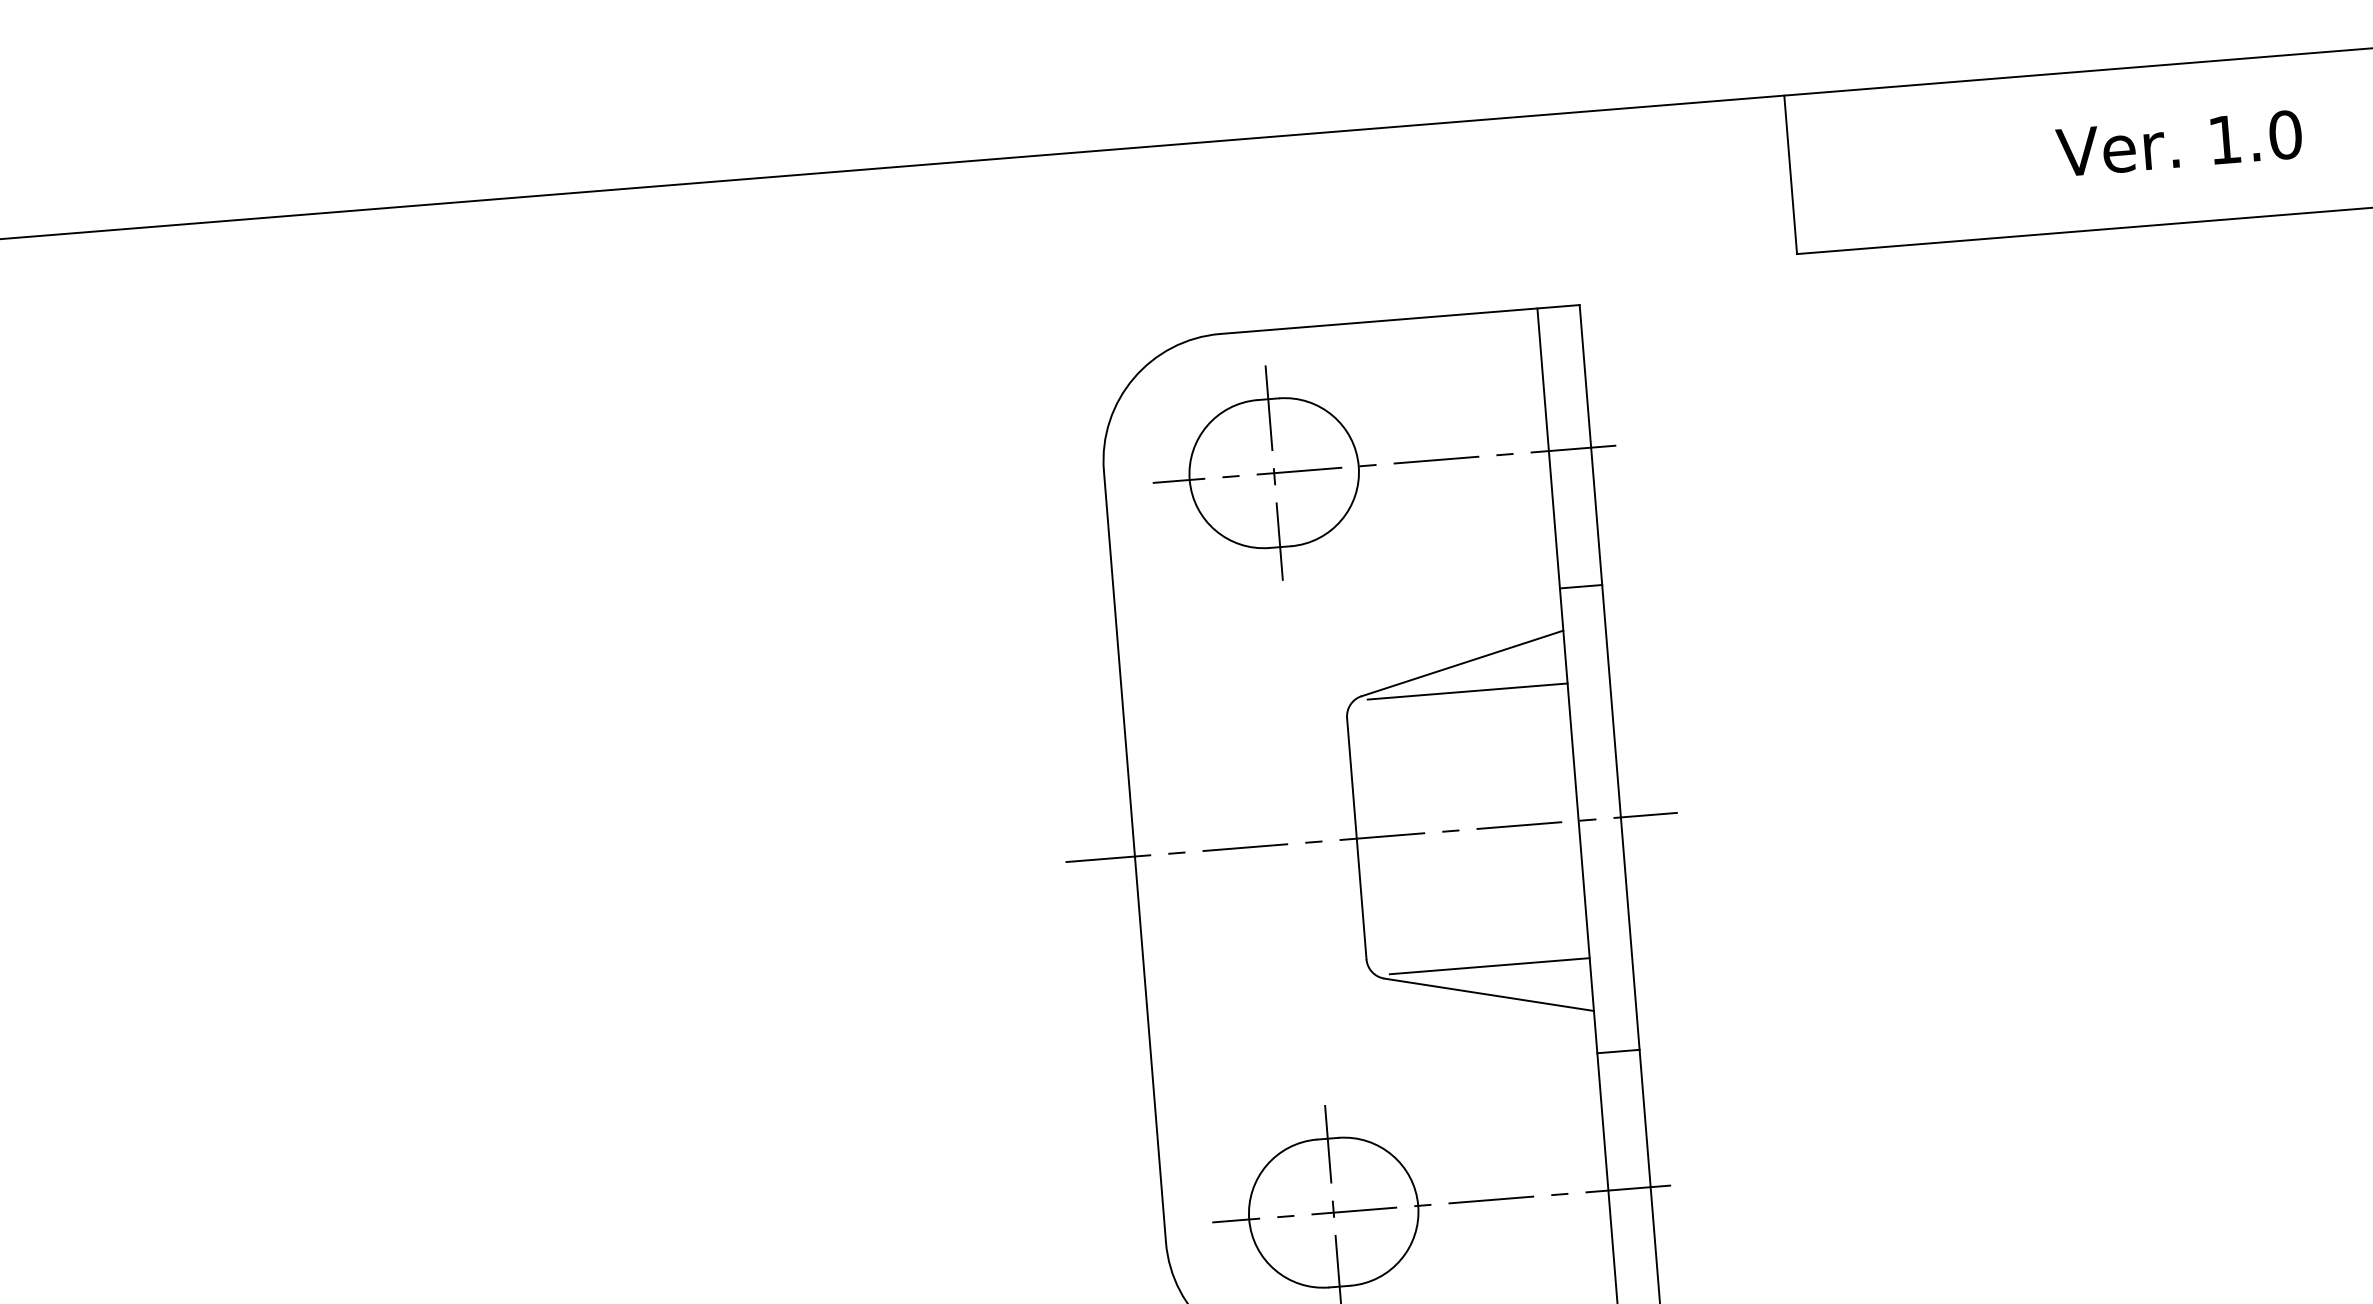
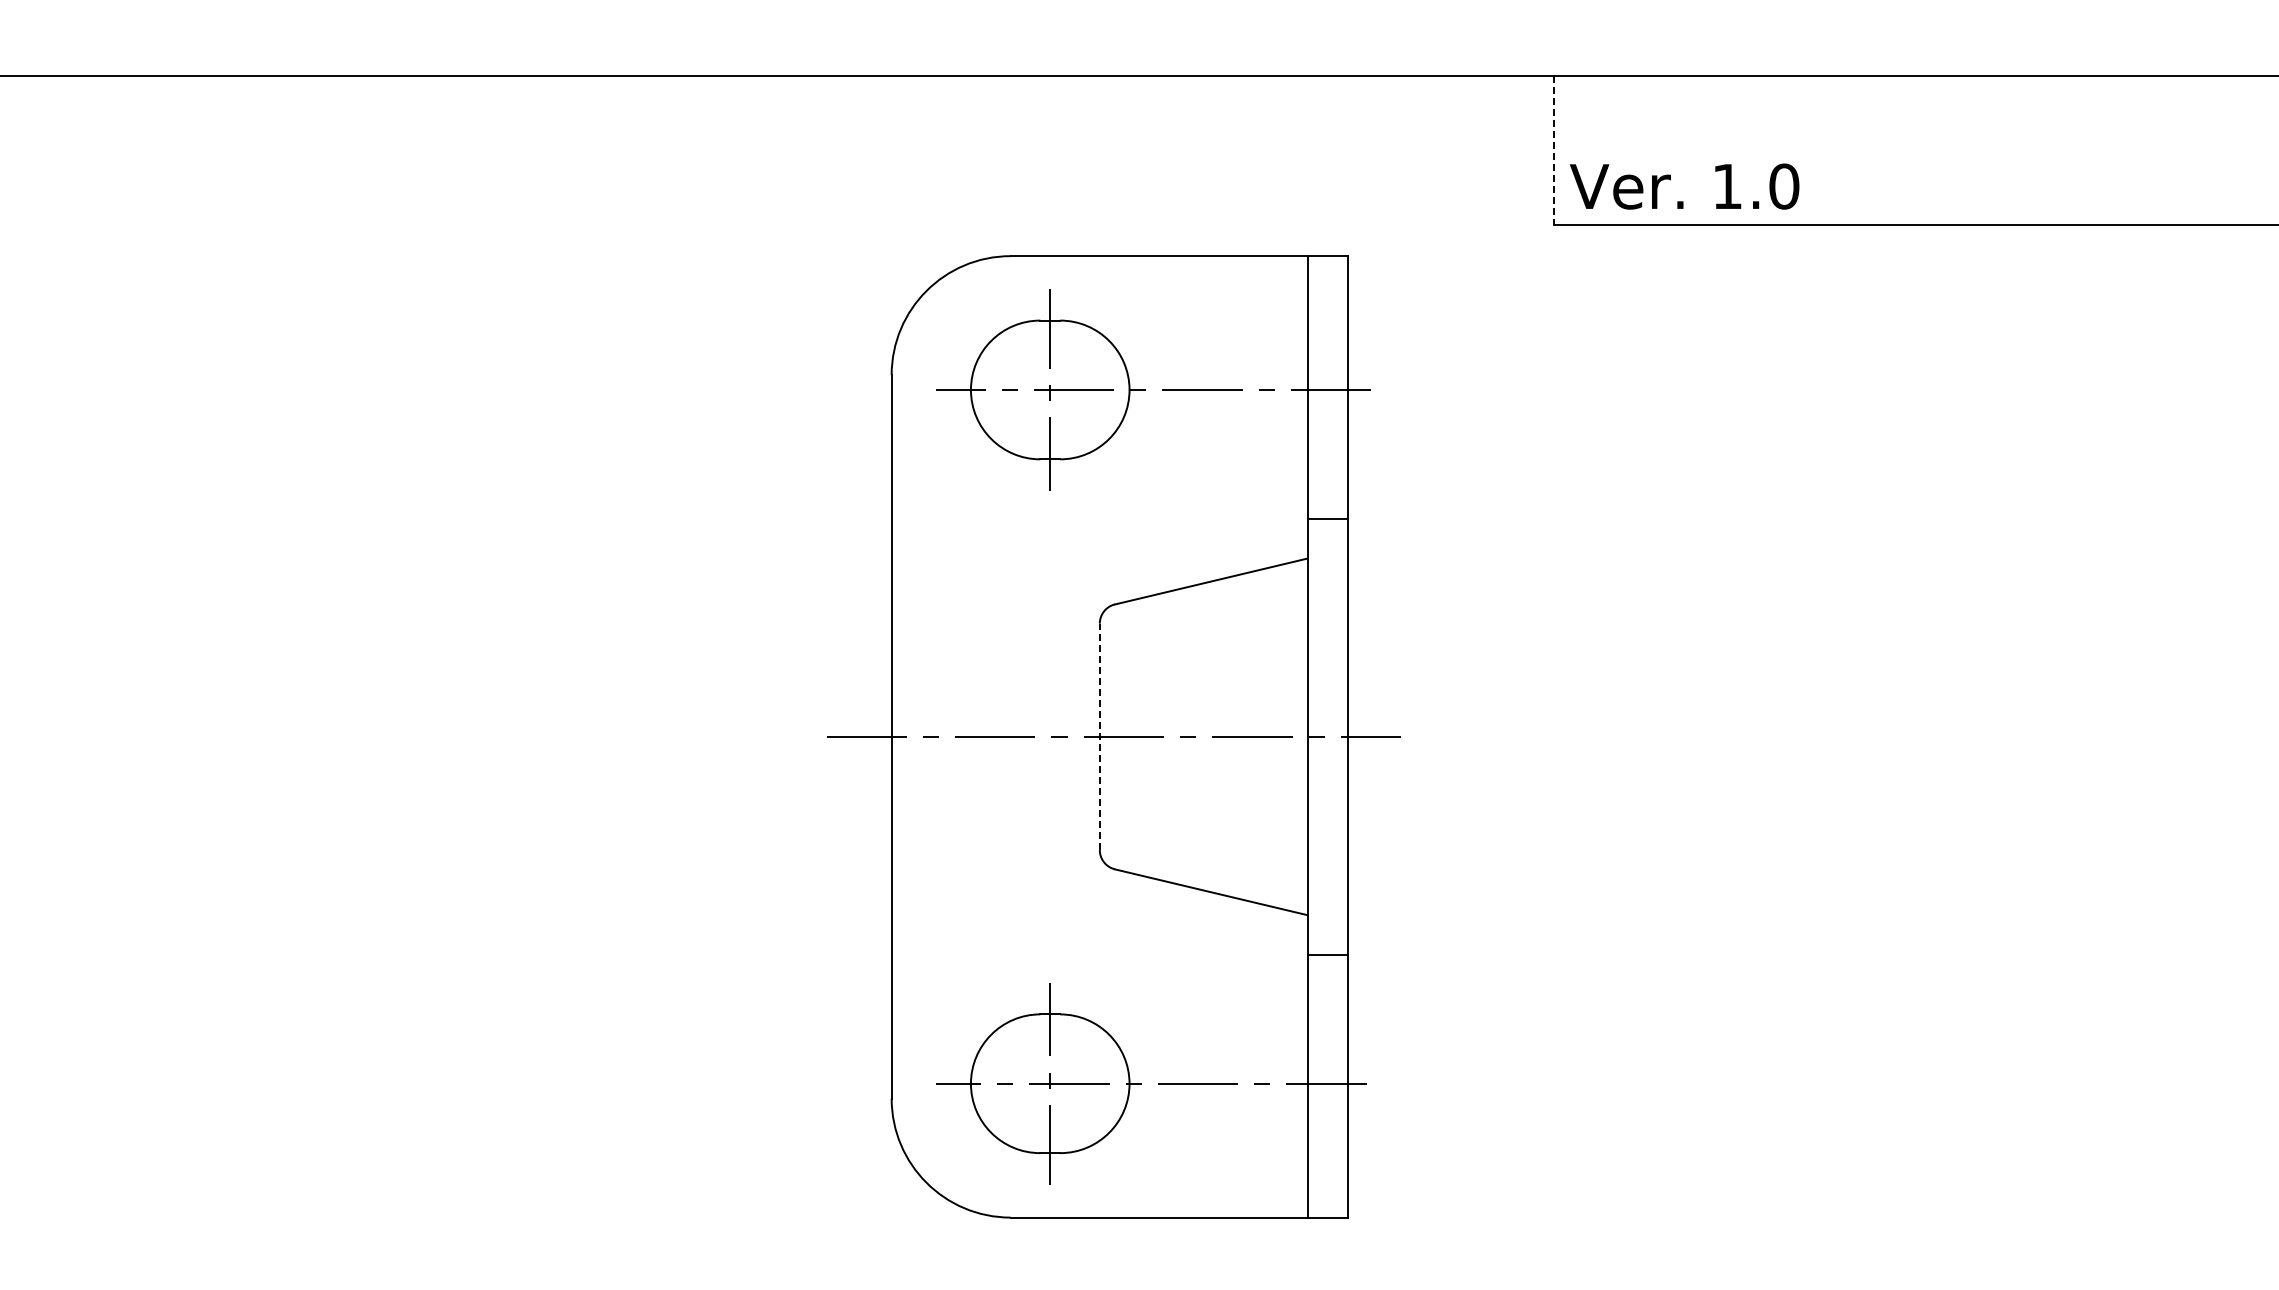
text: (2179, 143) -> (1684, 186), moved
line: (1791, 175) -> (1554, 151), solid -> dashed
line: (1466, 692) -> (1213, 608), removed
line: (1356, 838) -> (1099, 736), solid -> dashed
line: (1489, 966) -> (1213, 865), removed

